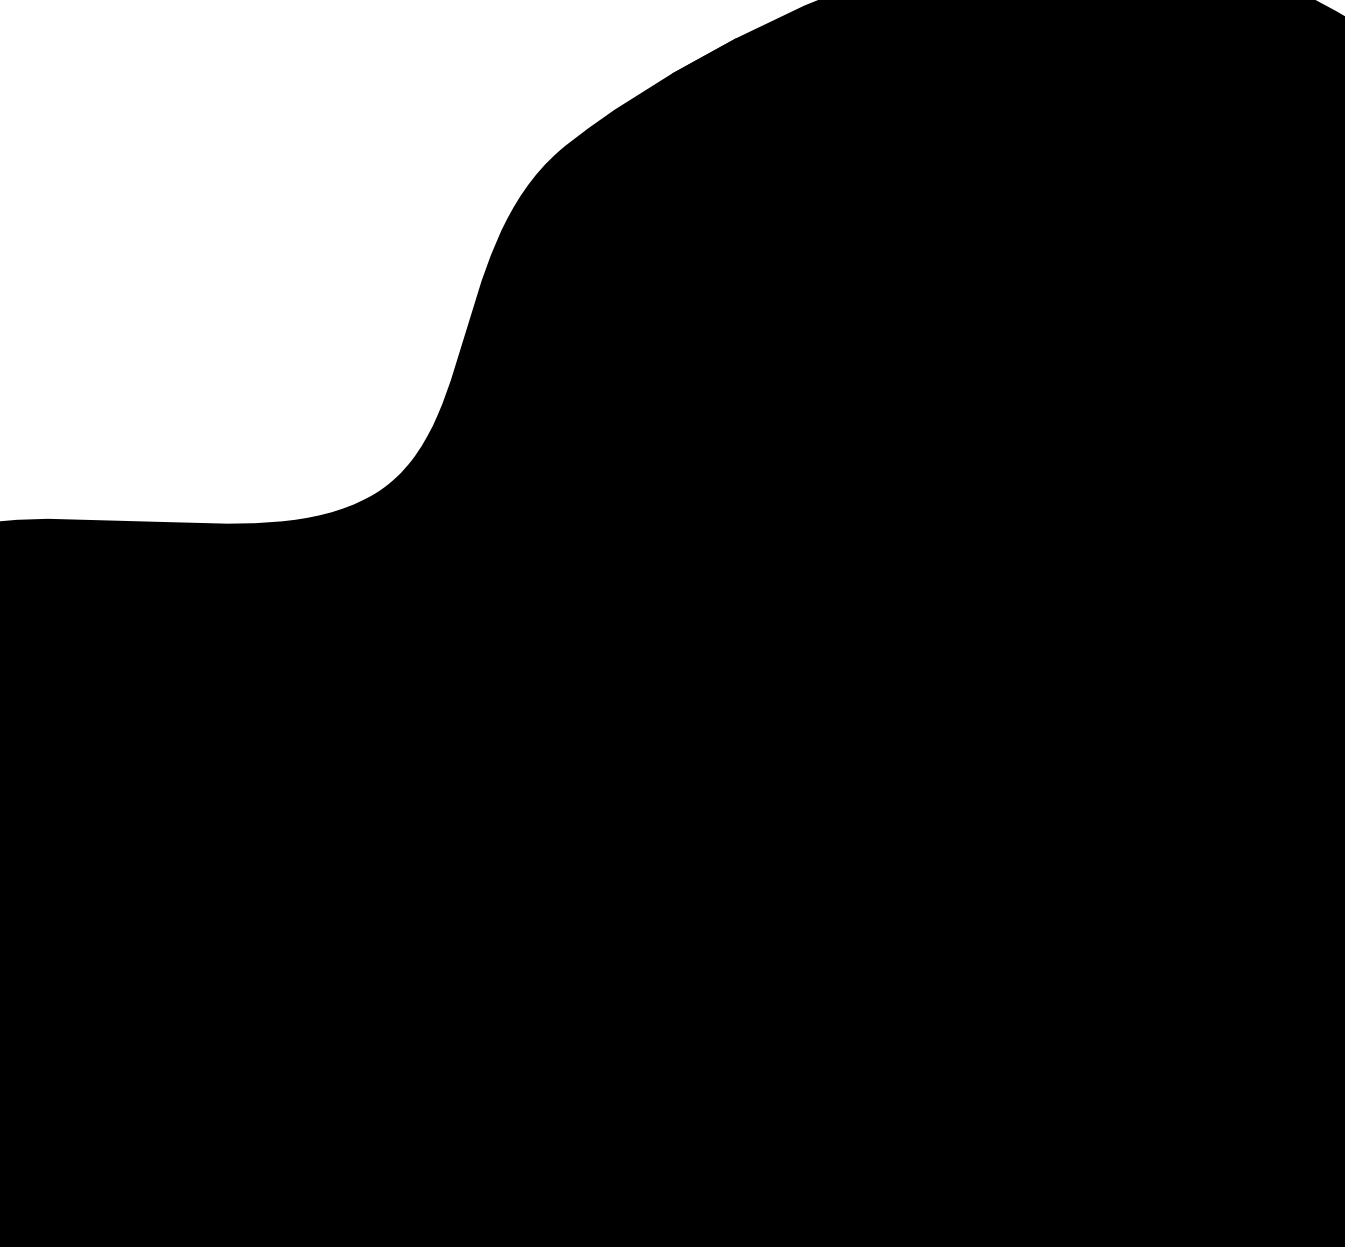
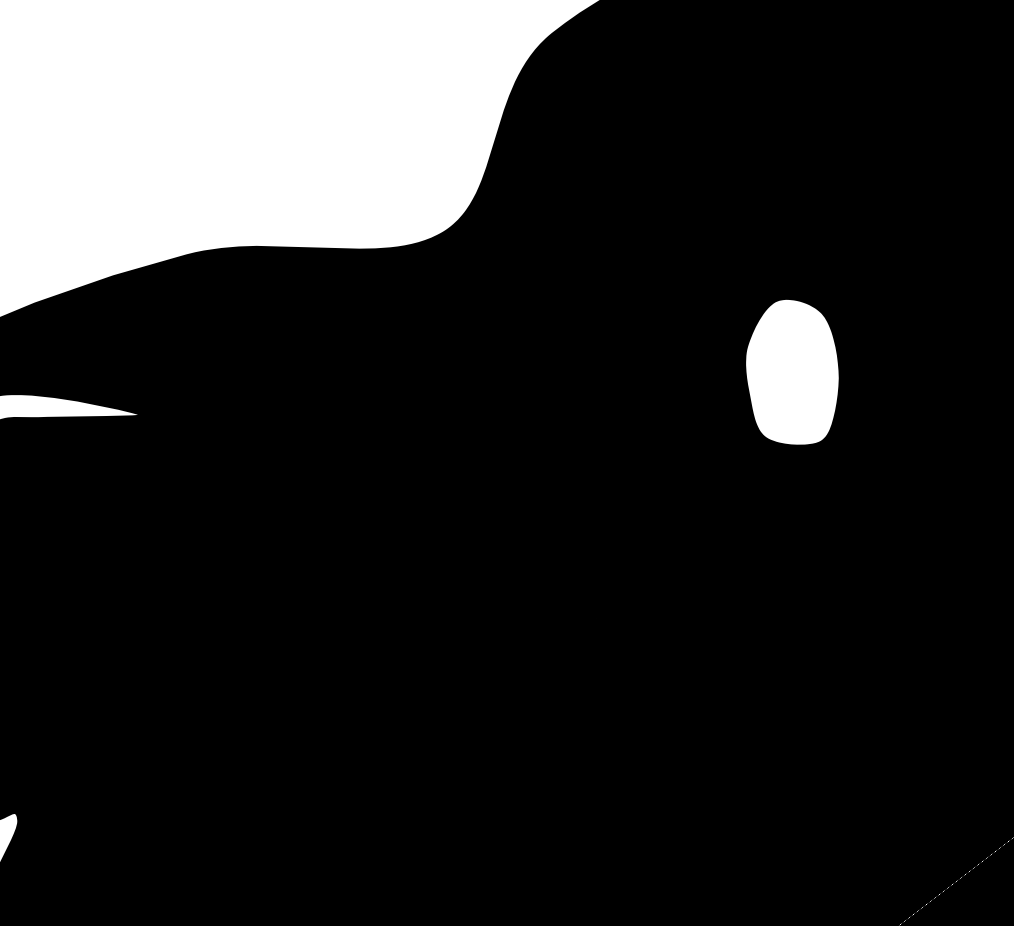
fill: (986, 738) -> (792, 371), removed

